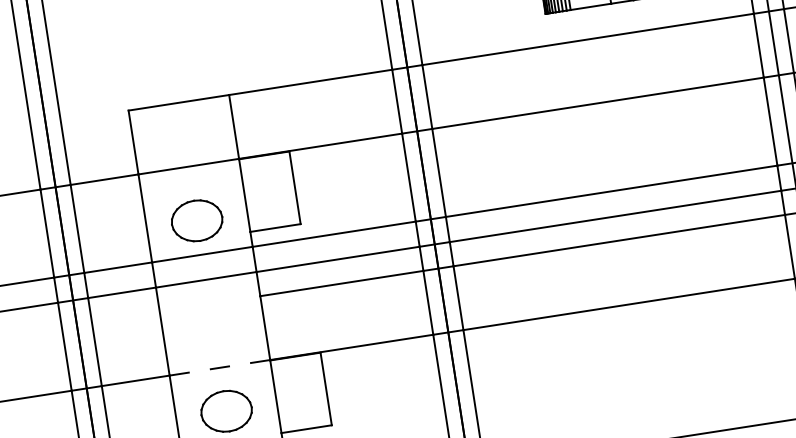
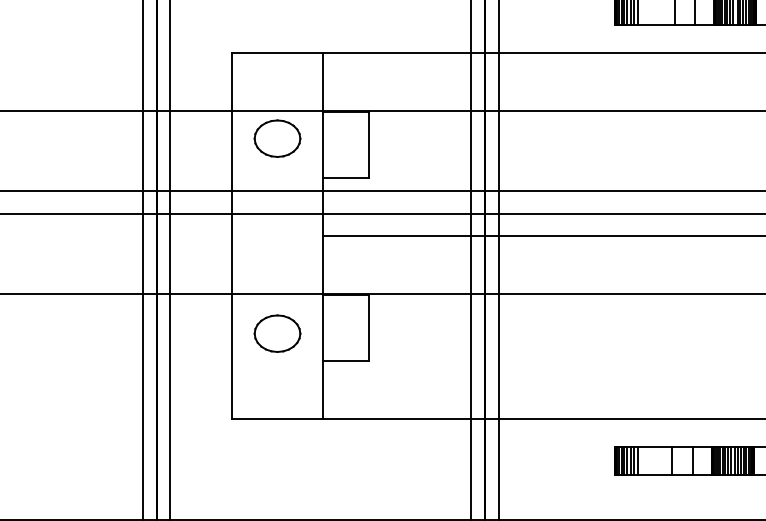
part: (197, 220) -> (277, 138), moved
line: (219, 368) -> (277, 294), dashed -> solid

